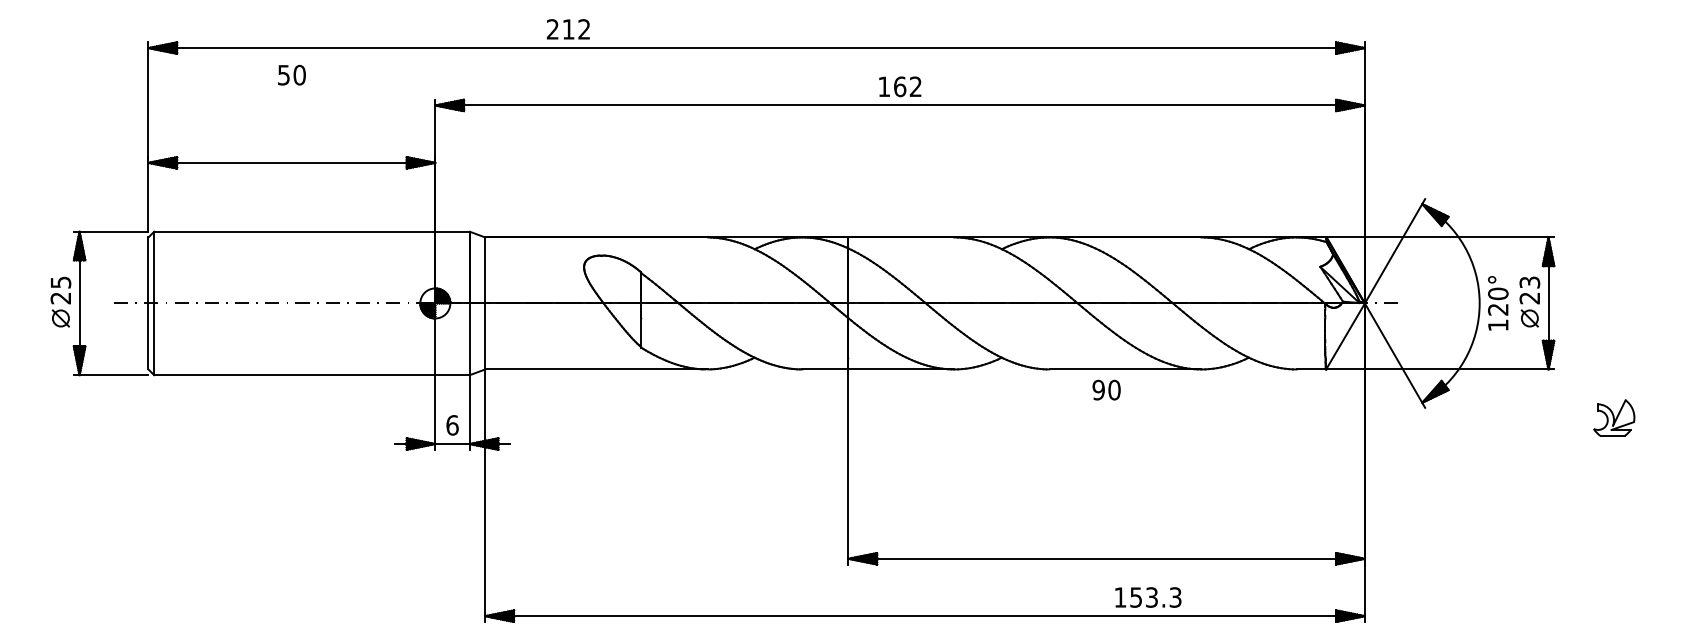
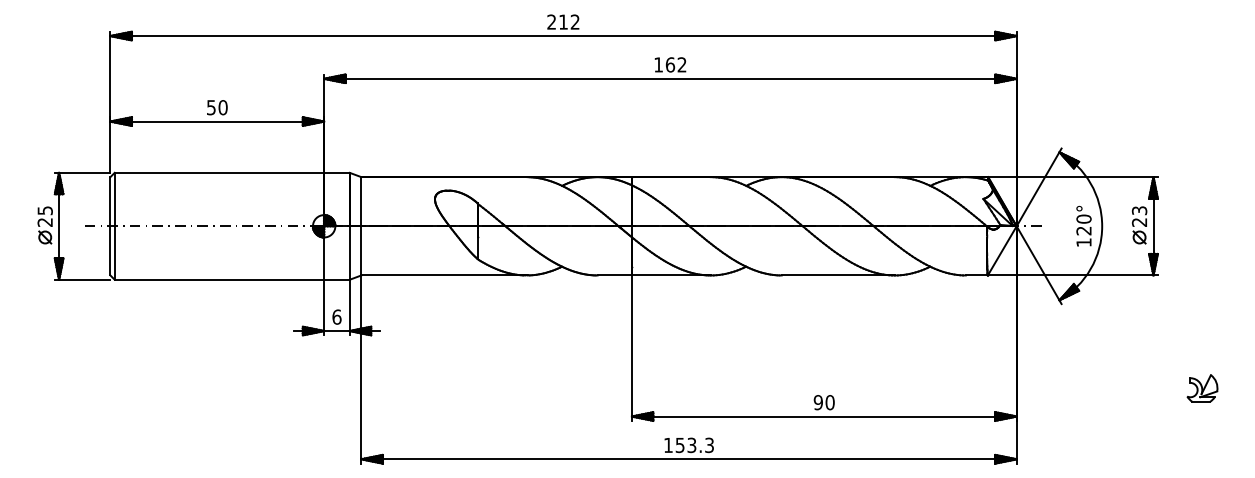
text: (567, 29) -> (562, 22), moved
text: (291, 74) -> (217, 107), moved
text: (1498, 303) -> (1084, 226), moved
text: (1106, 389) -> (824, 402), moved
part: (1614, 417) -> (1202, 388), moved
text: (1148, 597) -> (689, 445), moved

